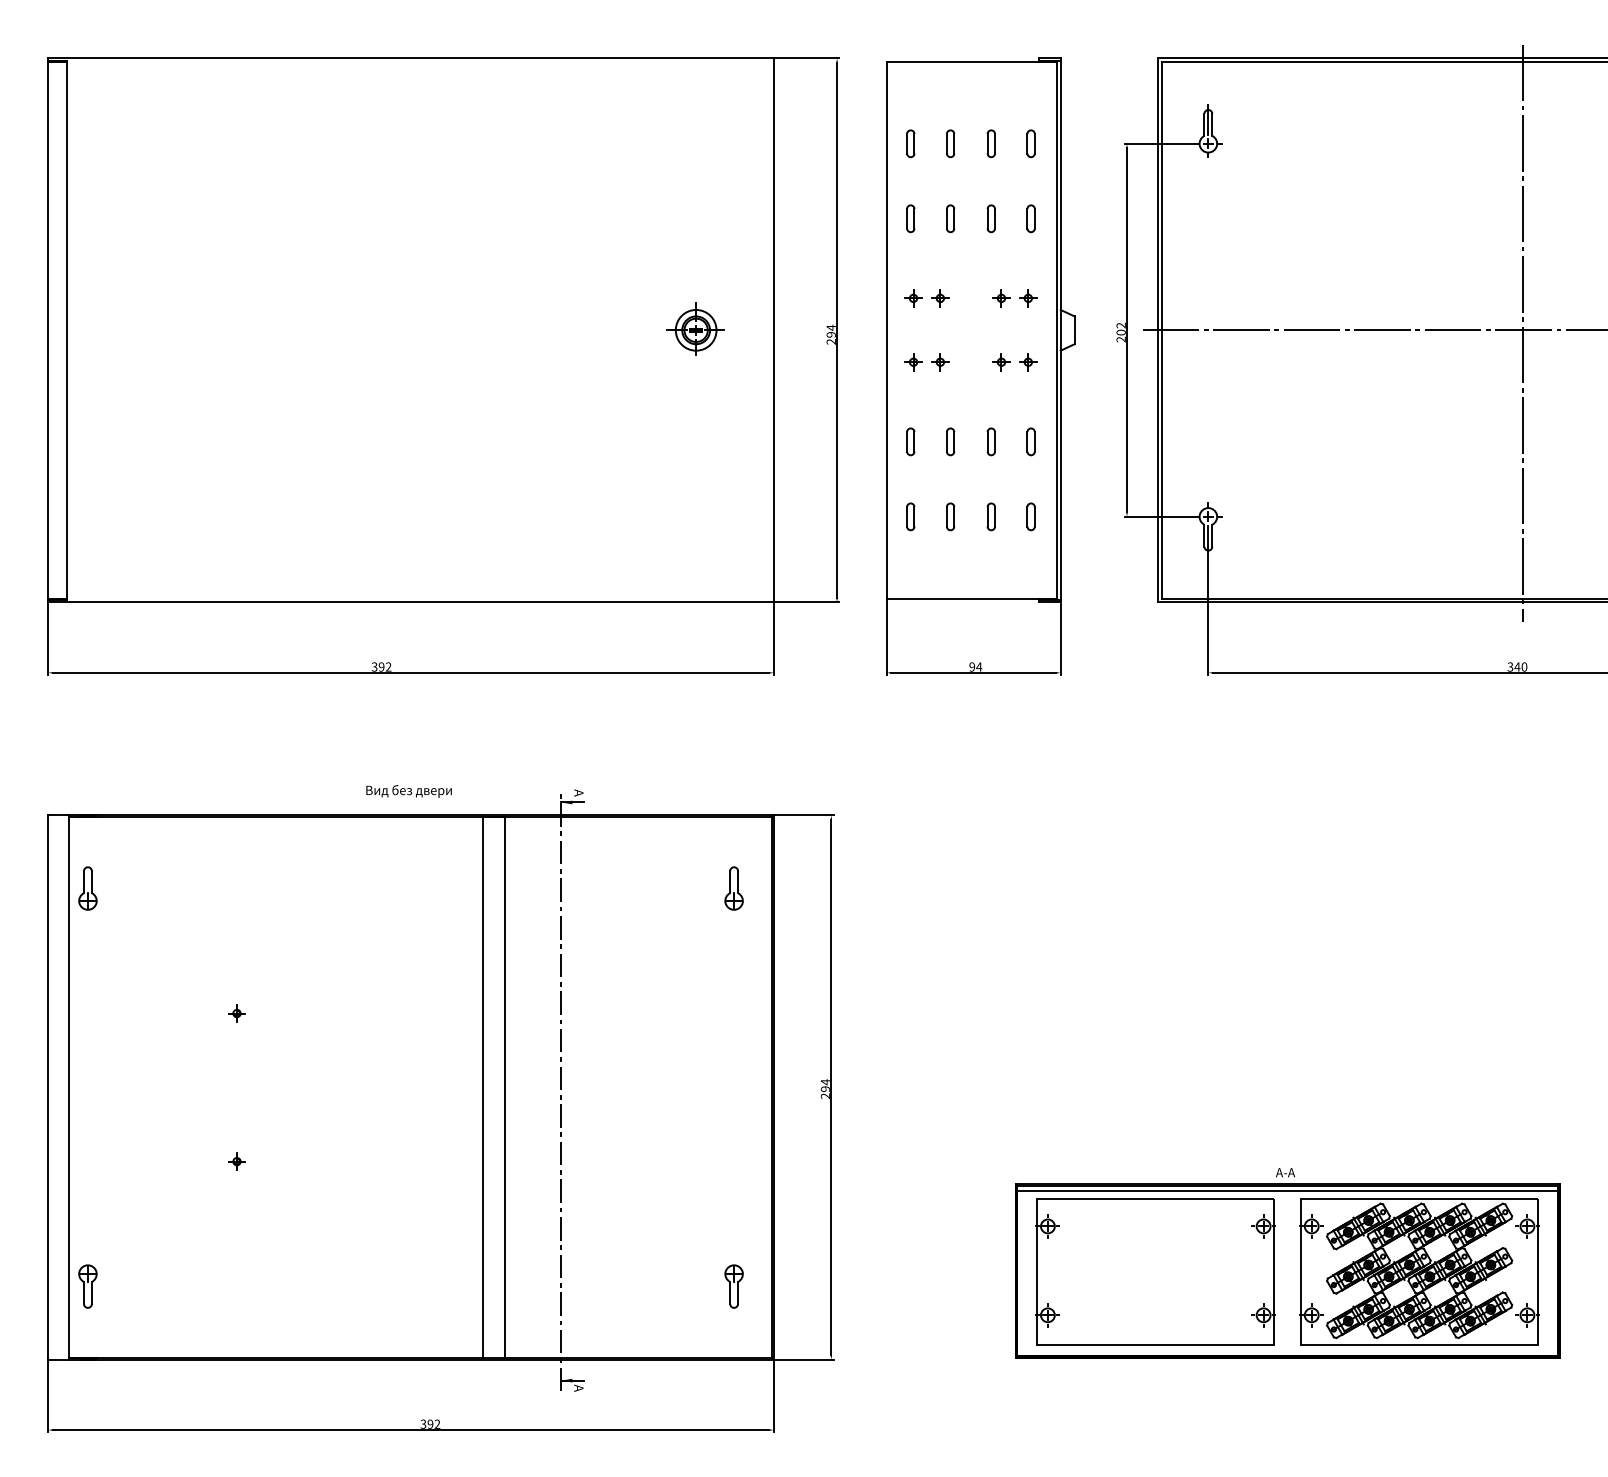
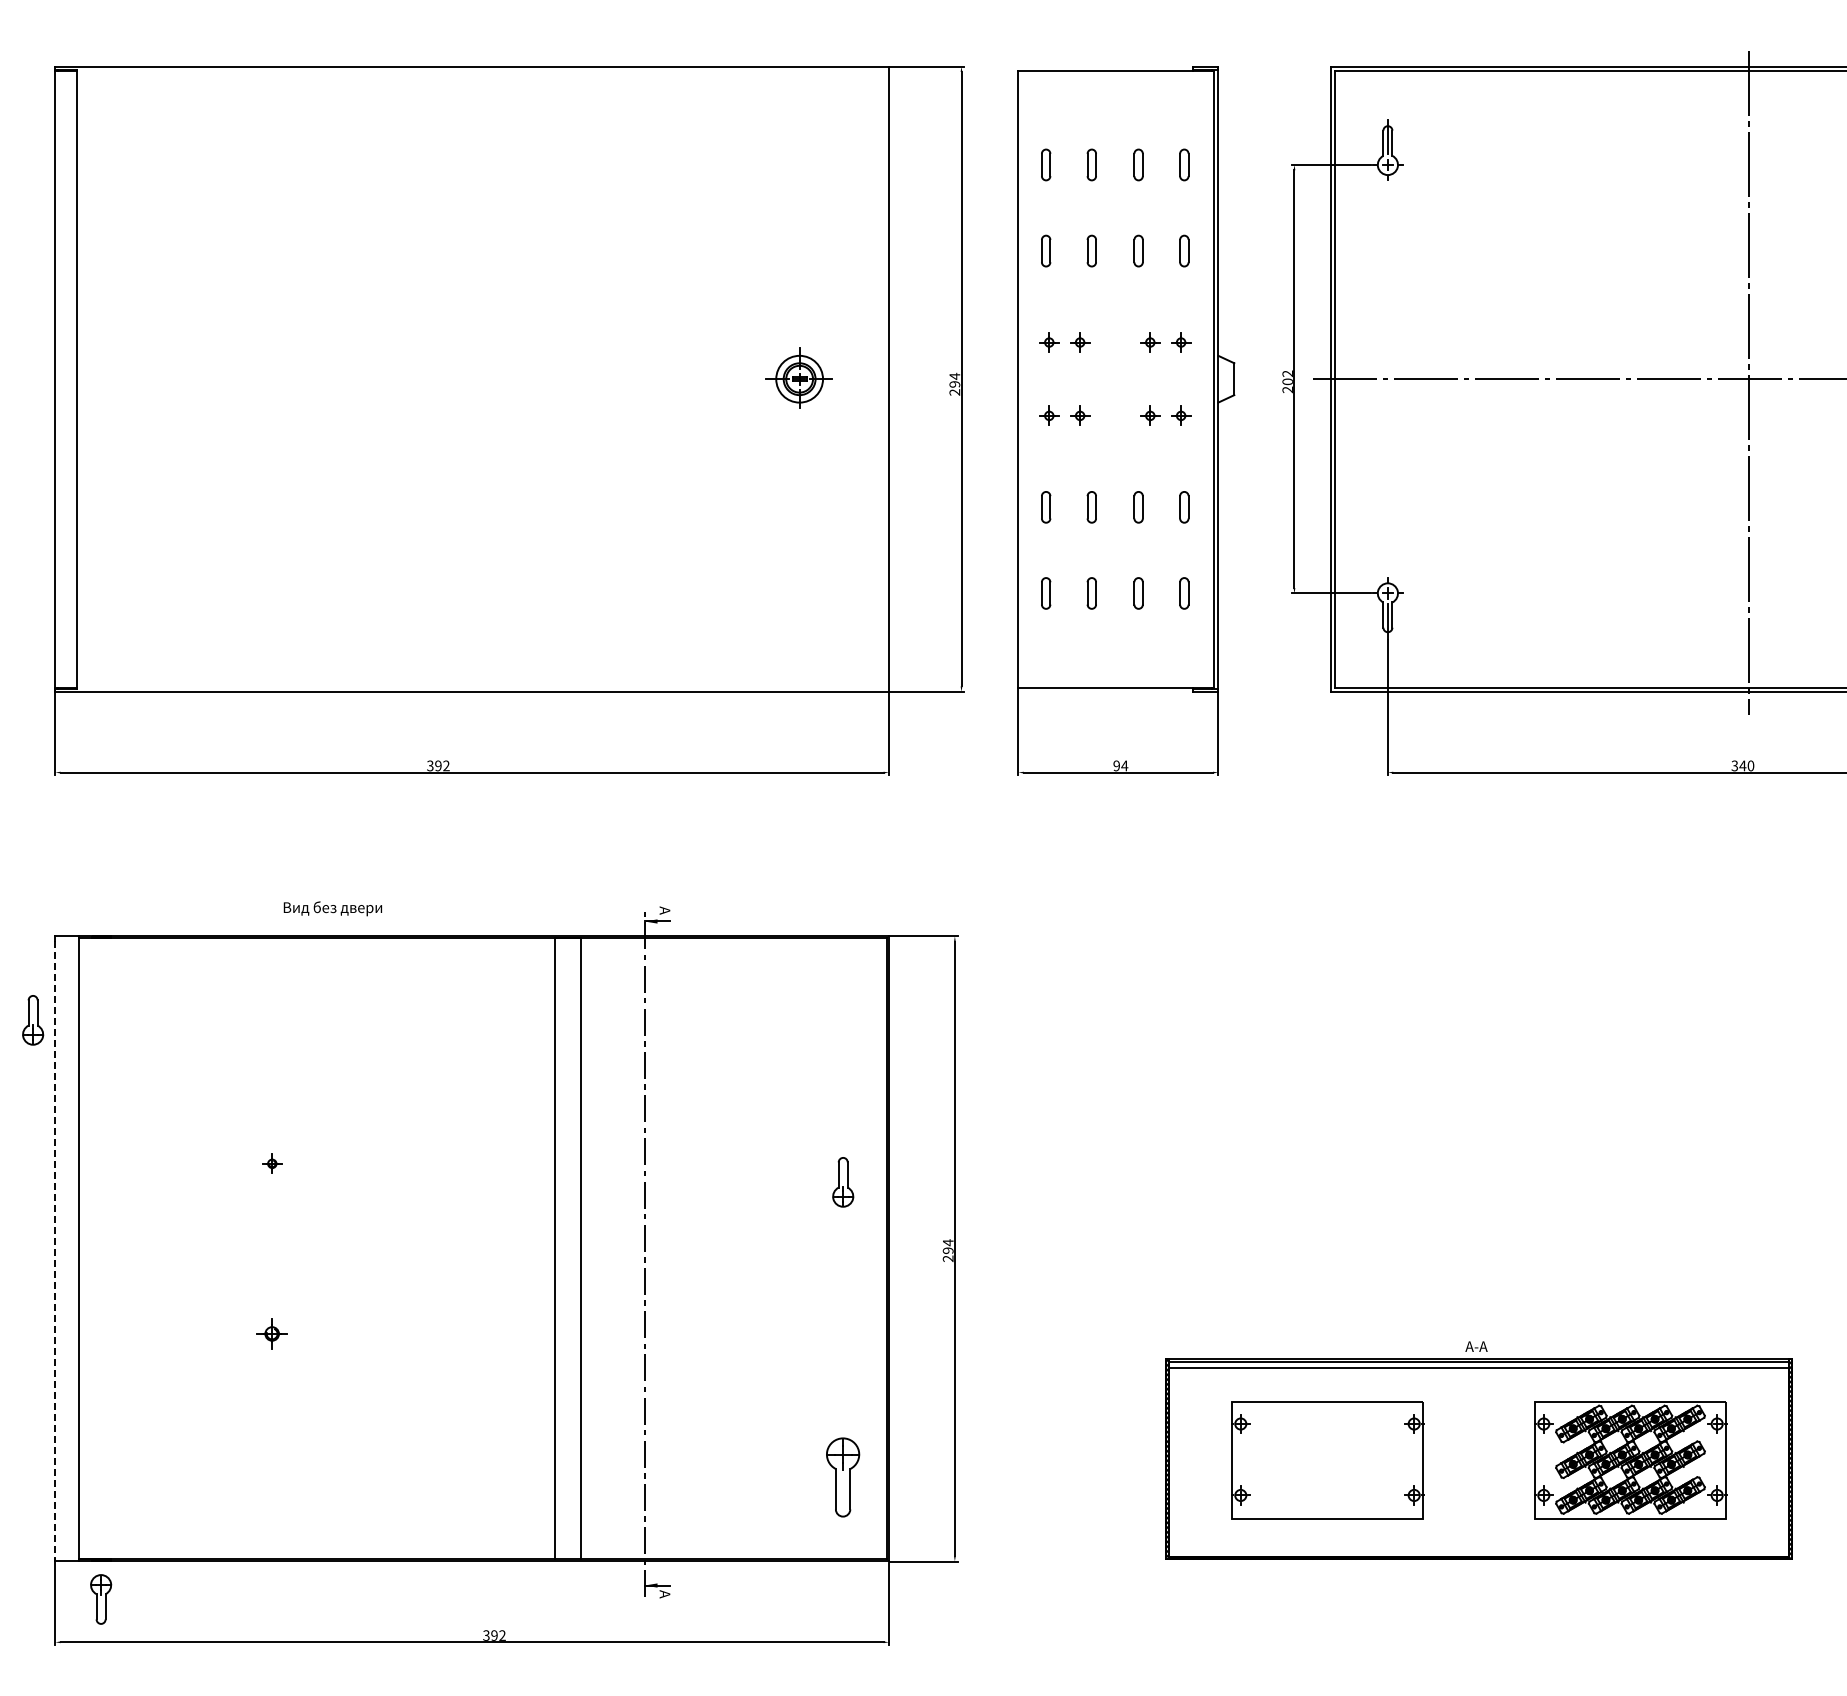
text: (408, 791) -> (332, 908), moved
part: (88, 888) -> (33, 1020), moved
part: (734, 888) -> (843, 1182), moved
line: (48, 1089) -> (55, 1251), solid -> dashed
part: (237, 1161) -> (272, 1333), size x1.6
part: (1155, 1271) -> (1327, 1460), size x0.7
part: (1419, 1271) -> (1630, 1460), size x0.7
part: (88, 1286) -> (101, 1599), moved
part: (734, 1286) -> (843, 1477), size x1.6

